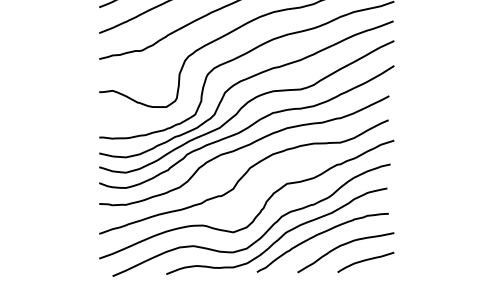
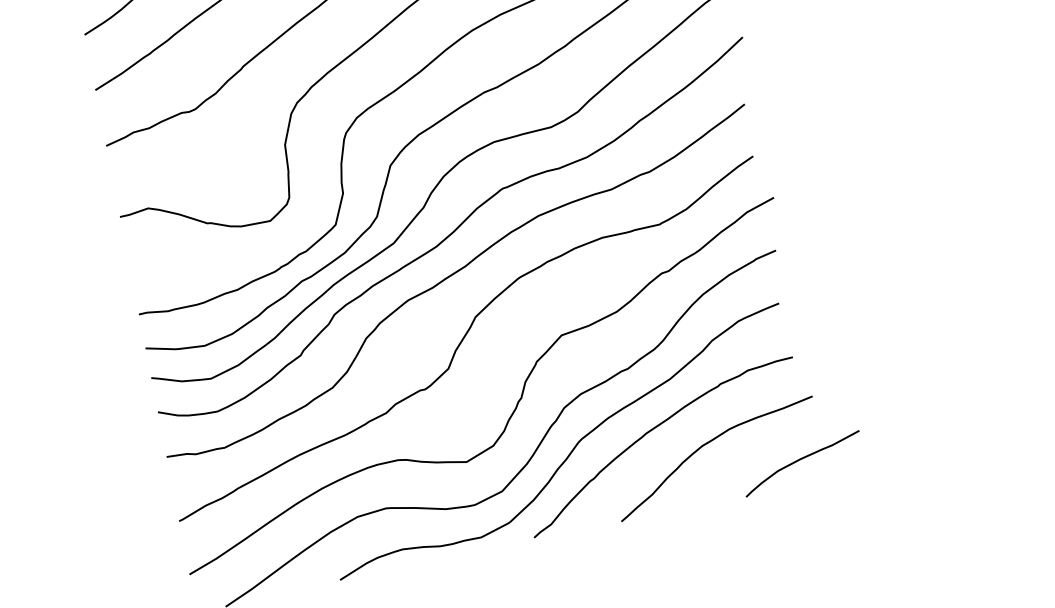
curve: (365, 261) -> (801, 461), moved

